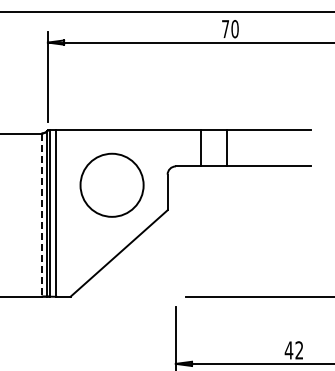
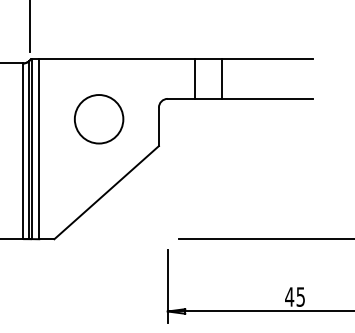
circle: (111, 185) -> (98, 119), size x0.71
line: (41, 215) -> (23, 151), dashed -> solid
text: (299, 350) -> (300, 297), 42 -> 45

